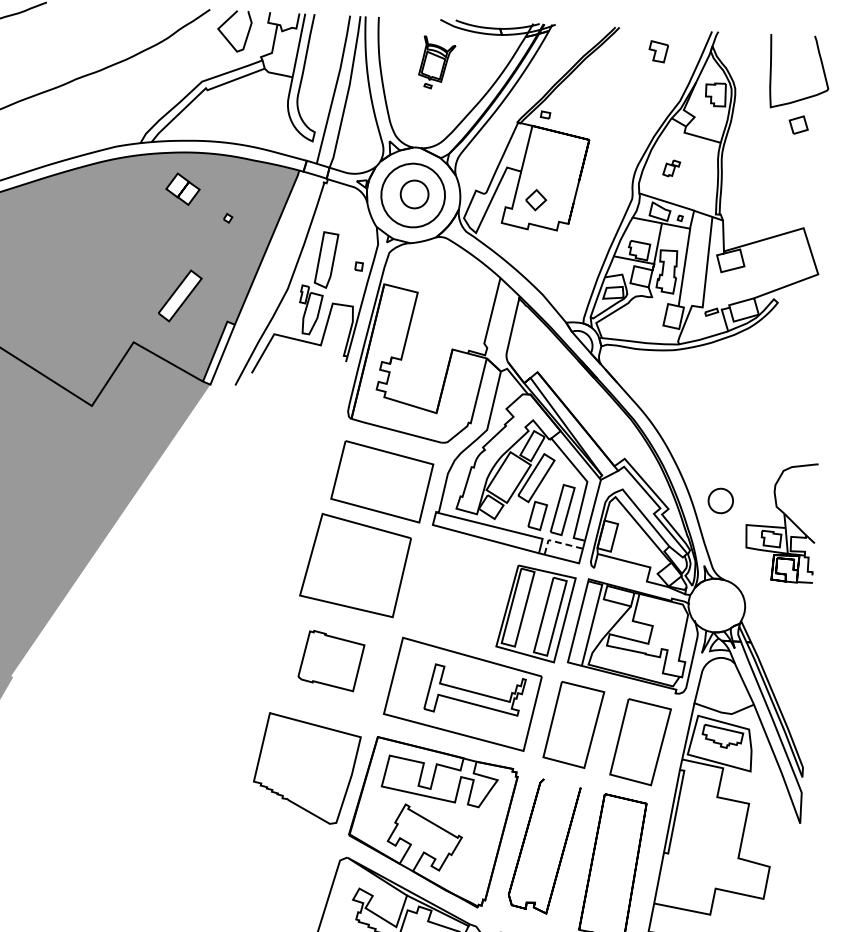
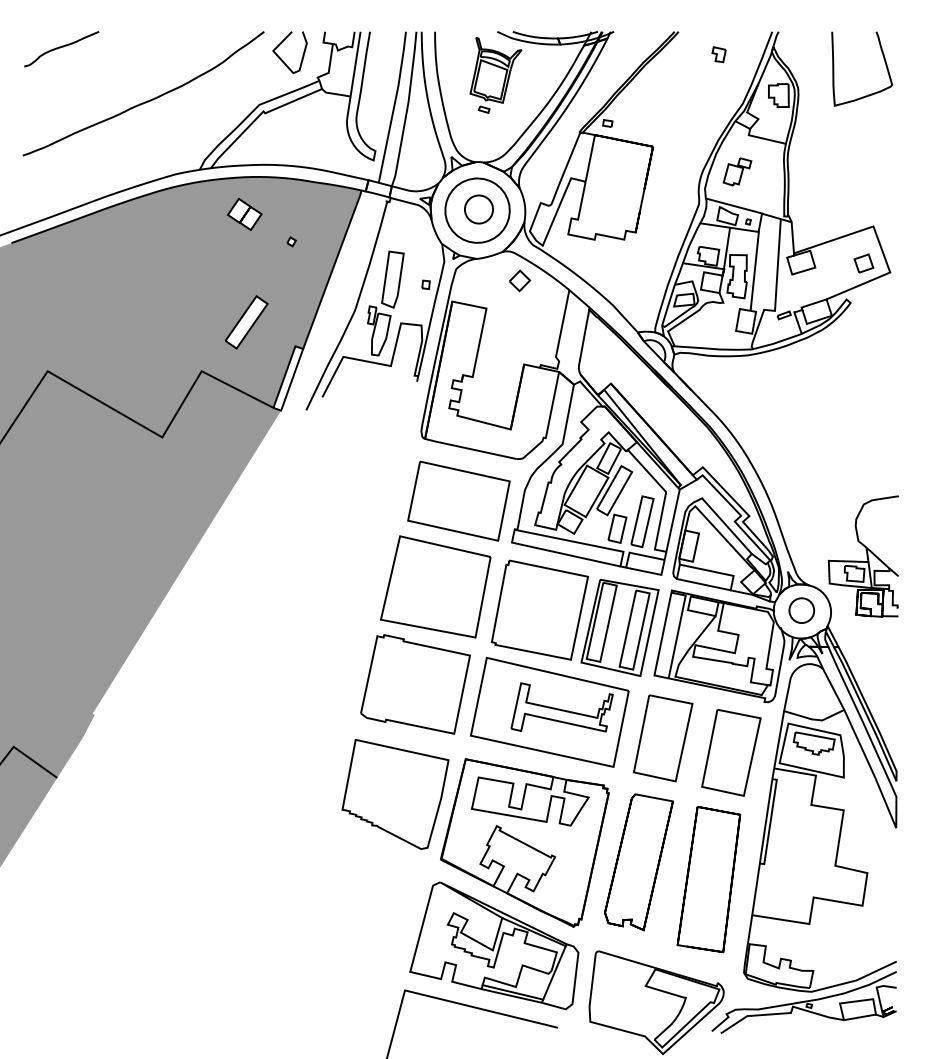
part: (657, 51) -> (718, 54), size x0.71
part: (436, 62) -> (495, 75), size x1.43
part: (798, 125) -> (863, 263), moved
part: (671, 168) -> (737, 171), size x1.67
part: (536, 199) -> (520, 280), moved
part: (720, 500) -> (801, 610), moved
part: (779, 522) -> (862, 556), moved
line: (558, 542) -> (639, 554), dashed -> solid
line: (620, 574) -> (703, 584), added
part: (458, 592) -> (540, 609), added
part: (331, 661) -> (415, 684), size x1.67
line: (561, 782) -> (653, 797), added

